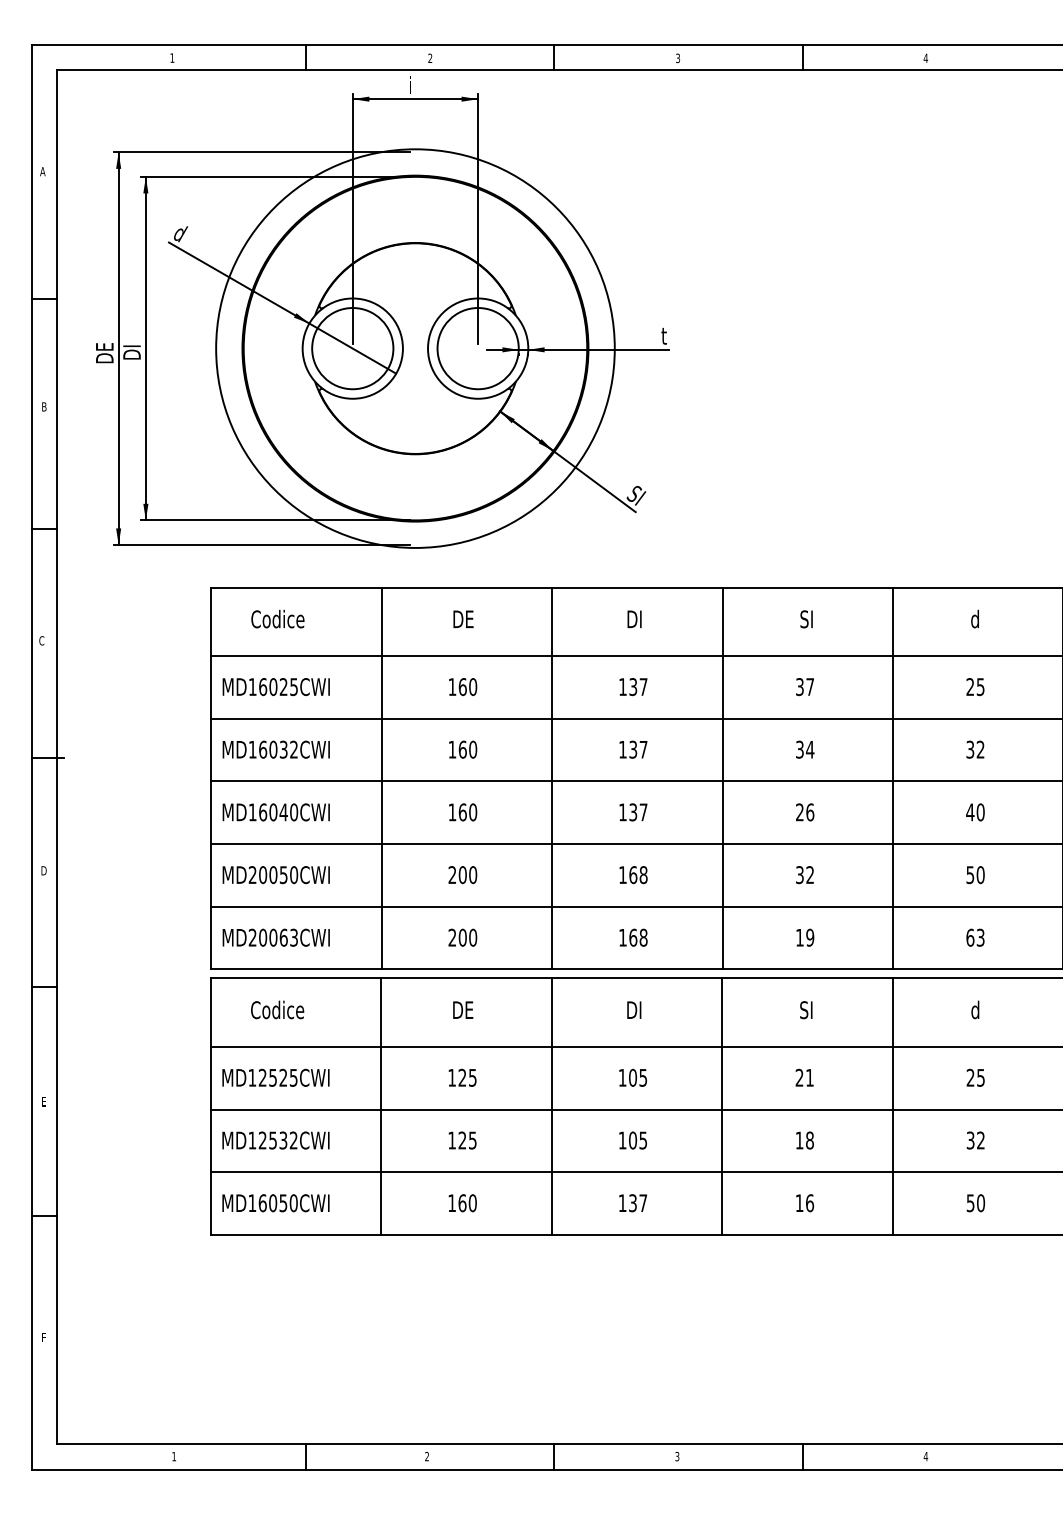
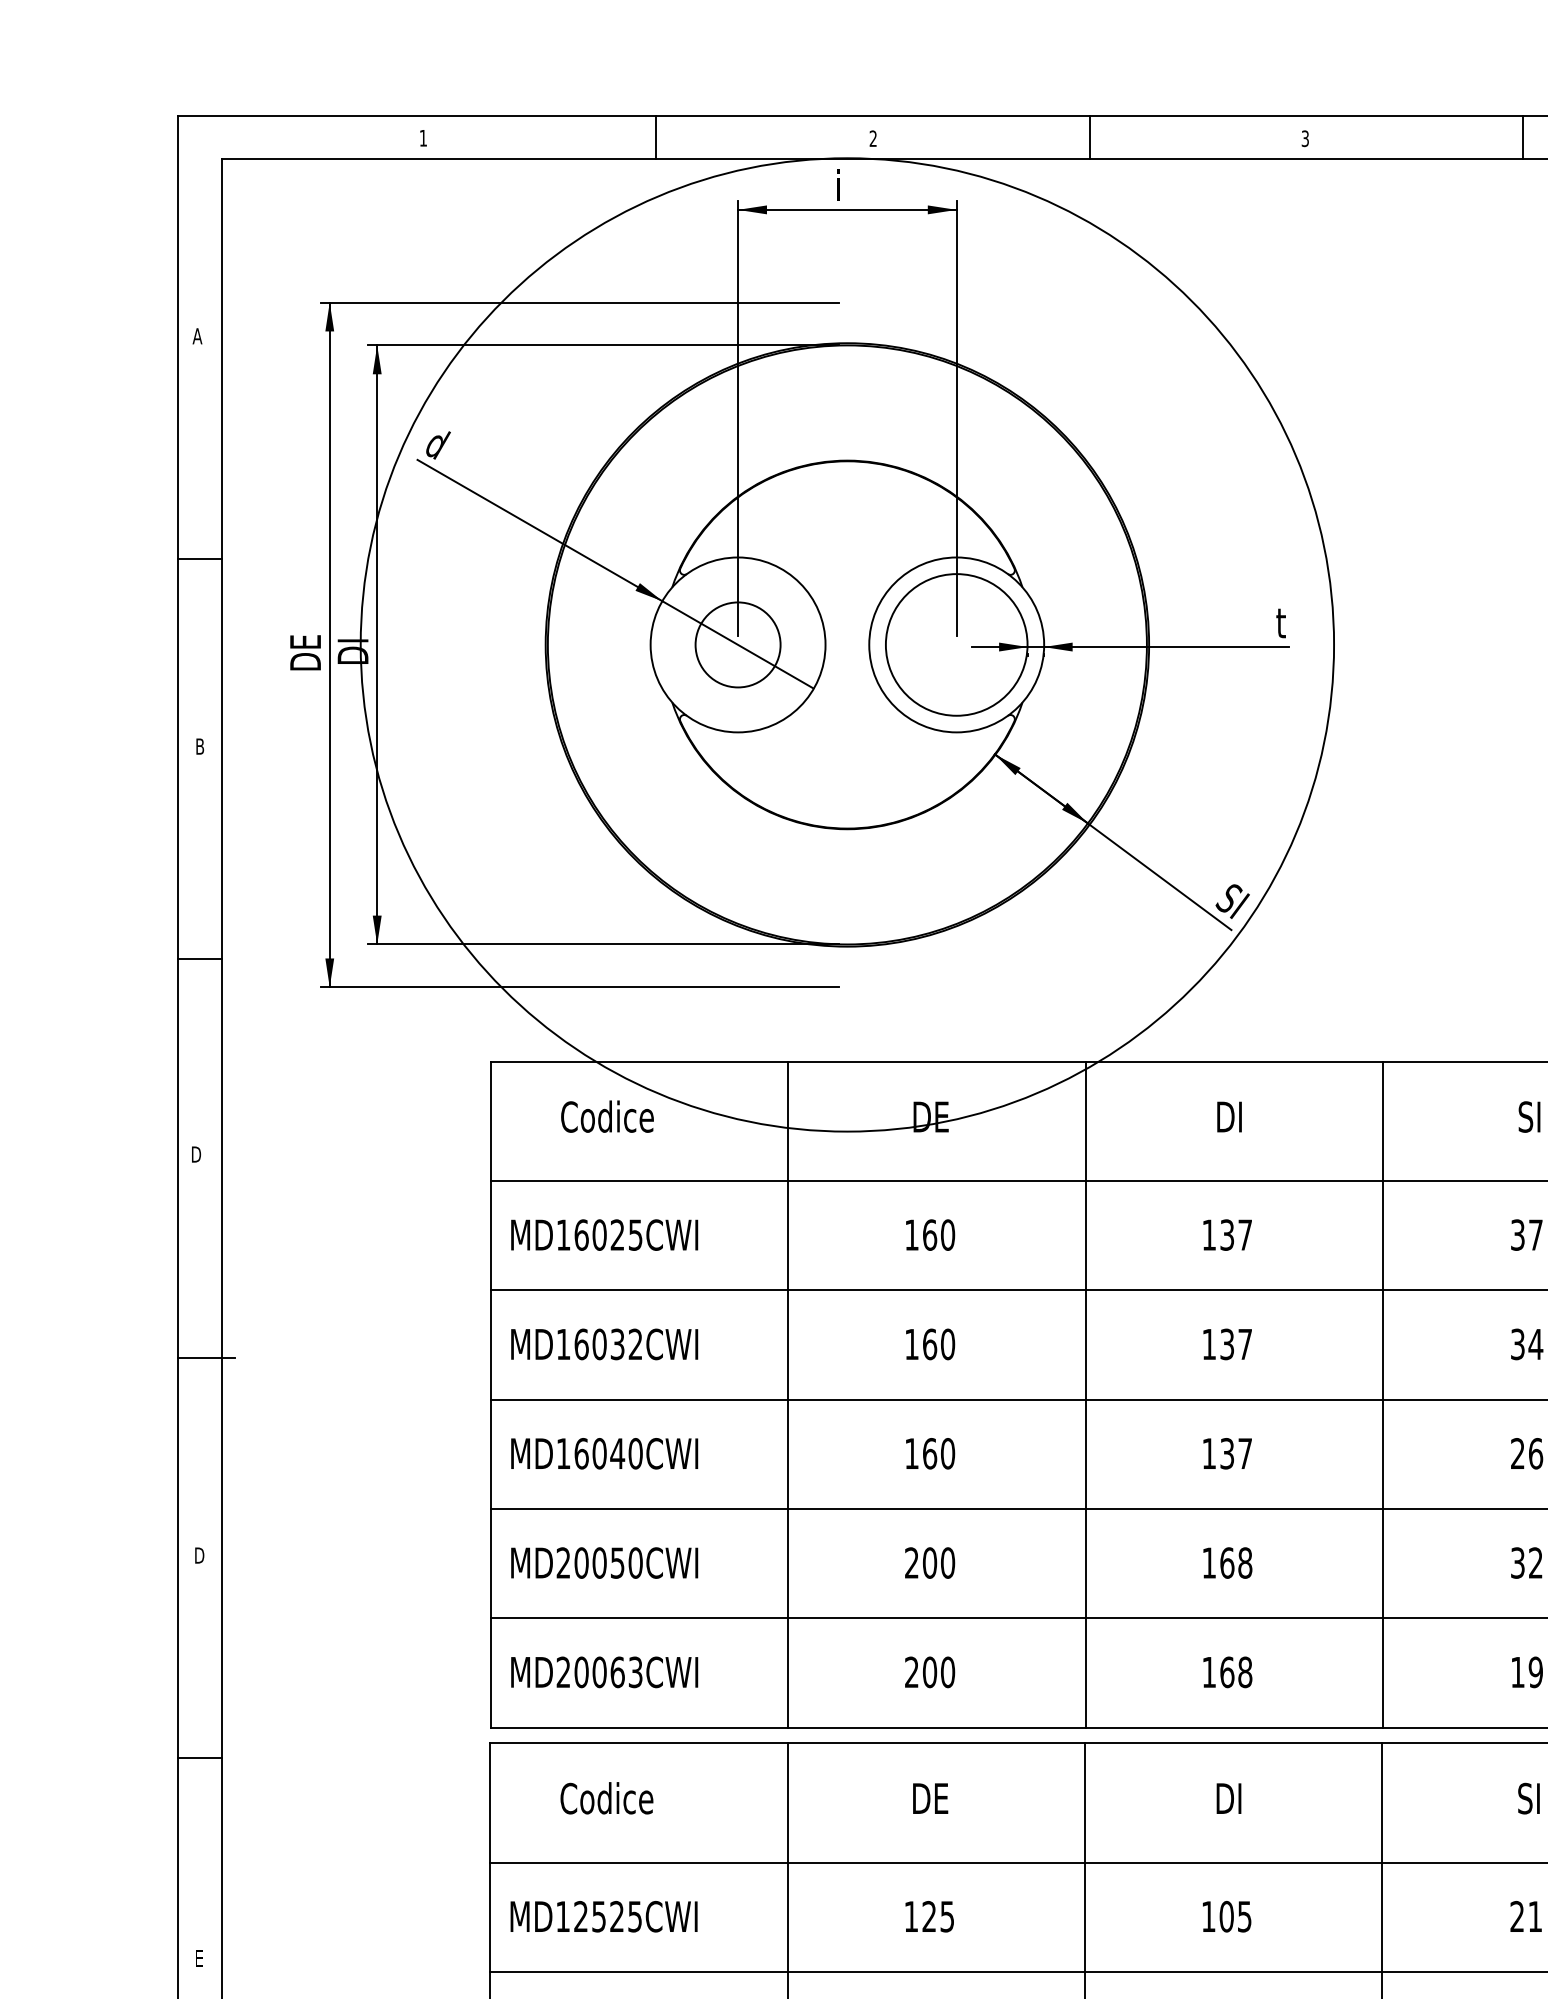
circle: (352, 348) -> (737, 644), size x0.6
circle: (415, 348) -> (847, 644), size x1.4
text: (41, 640) -> (195, 1153), C -> D

